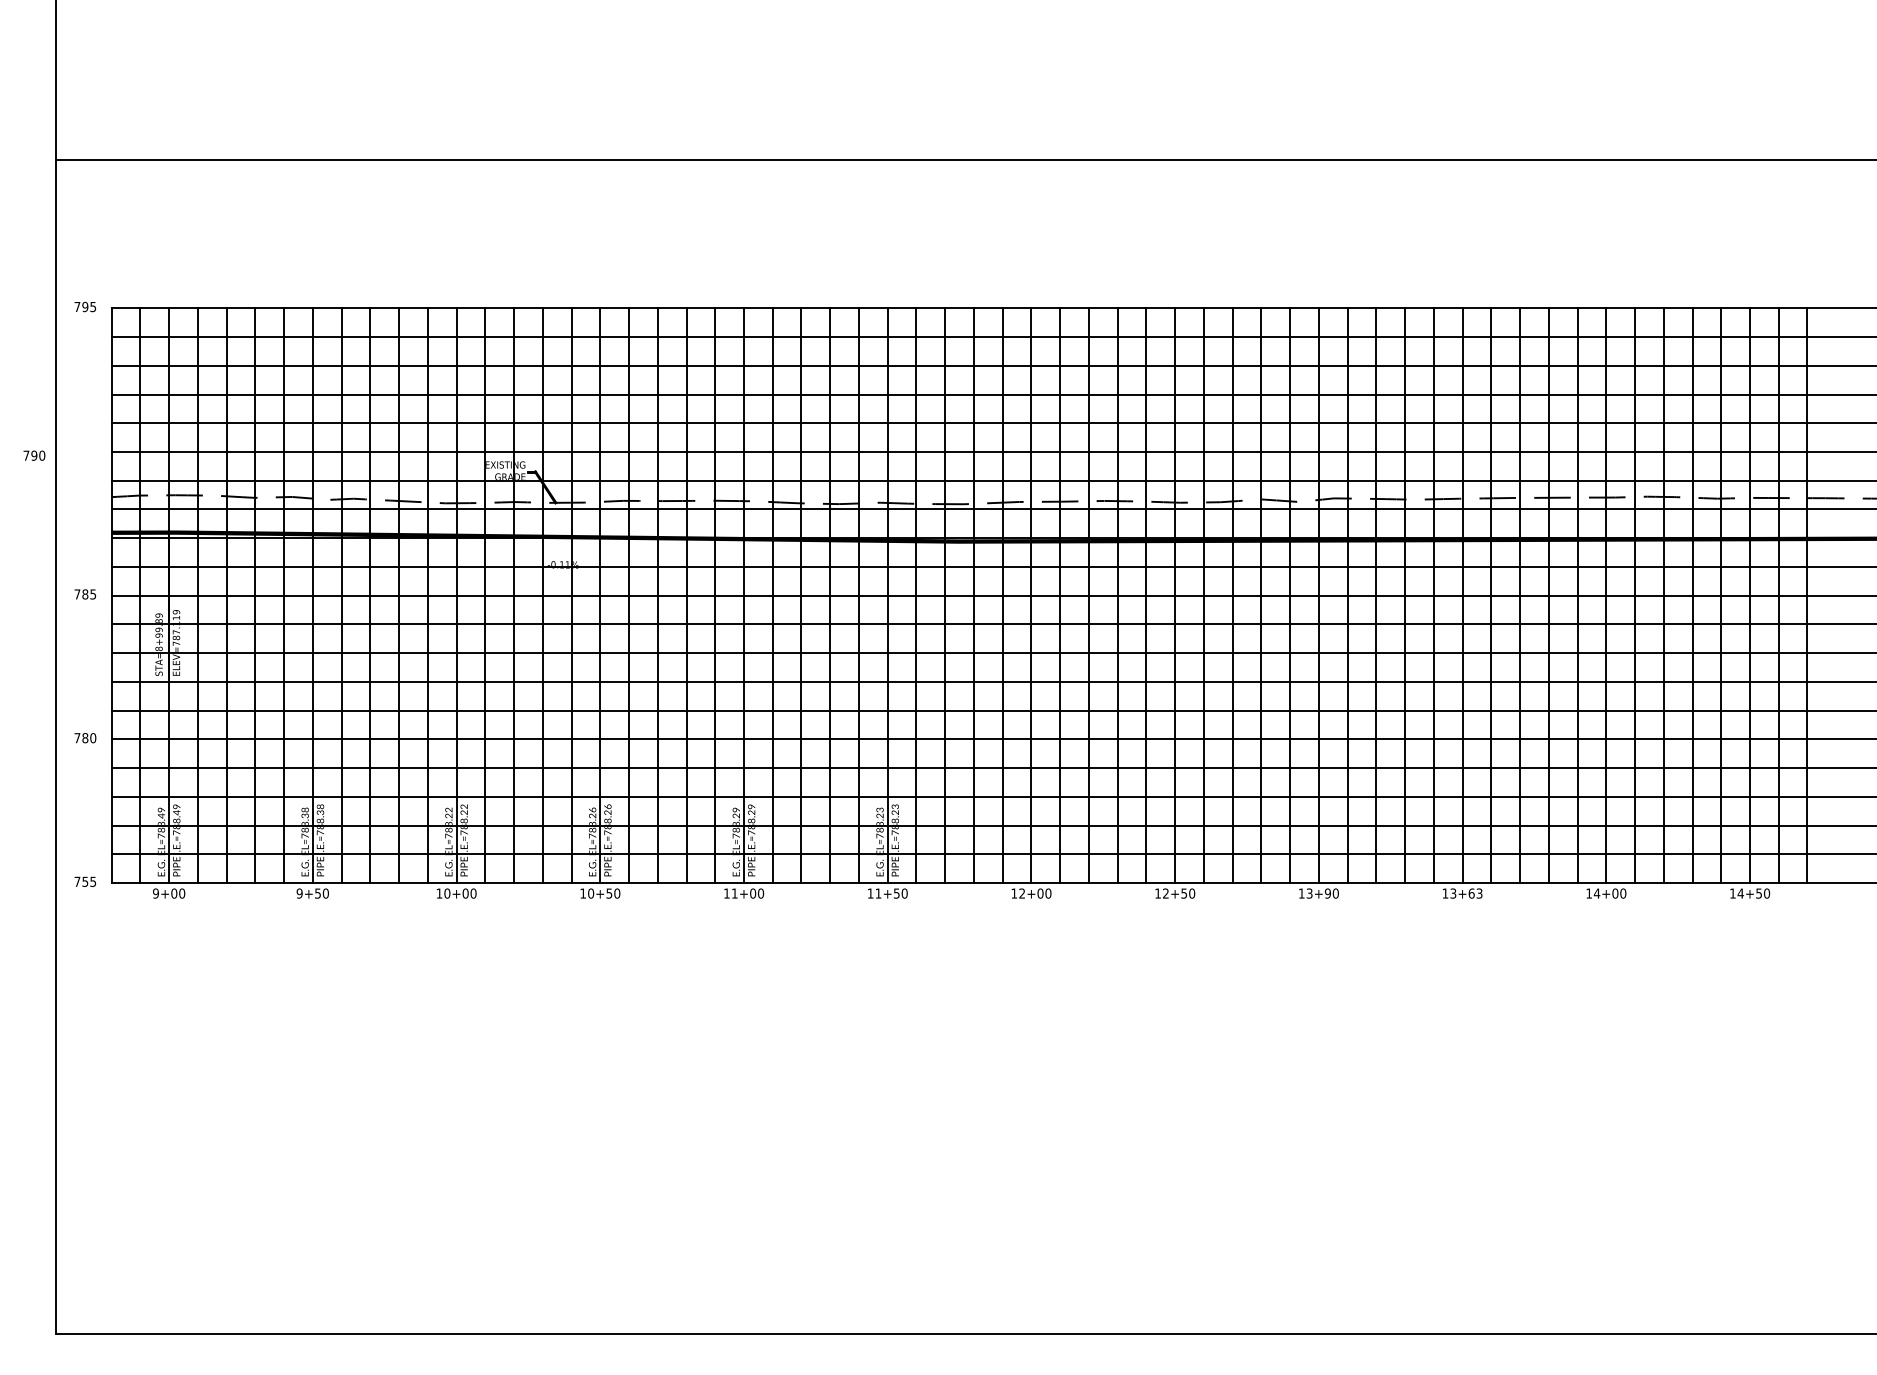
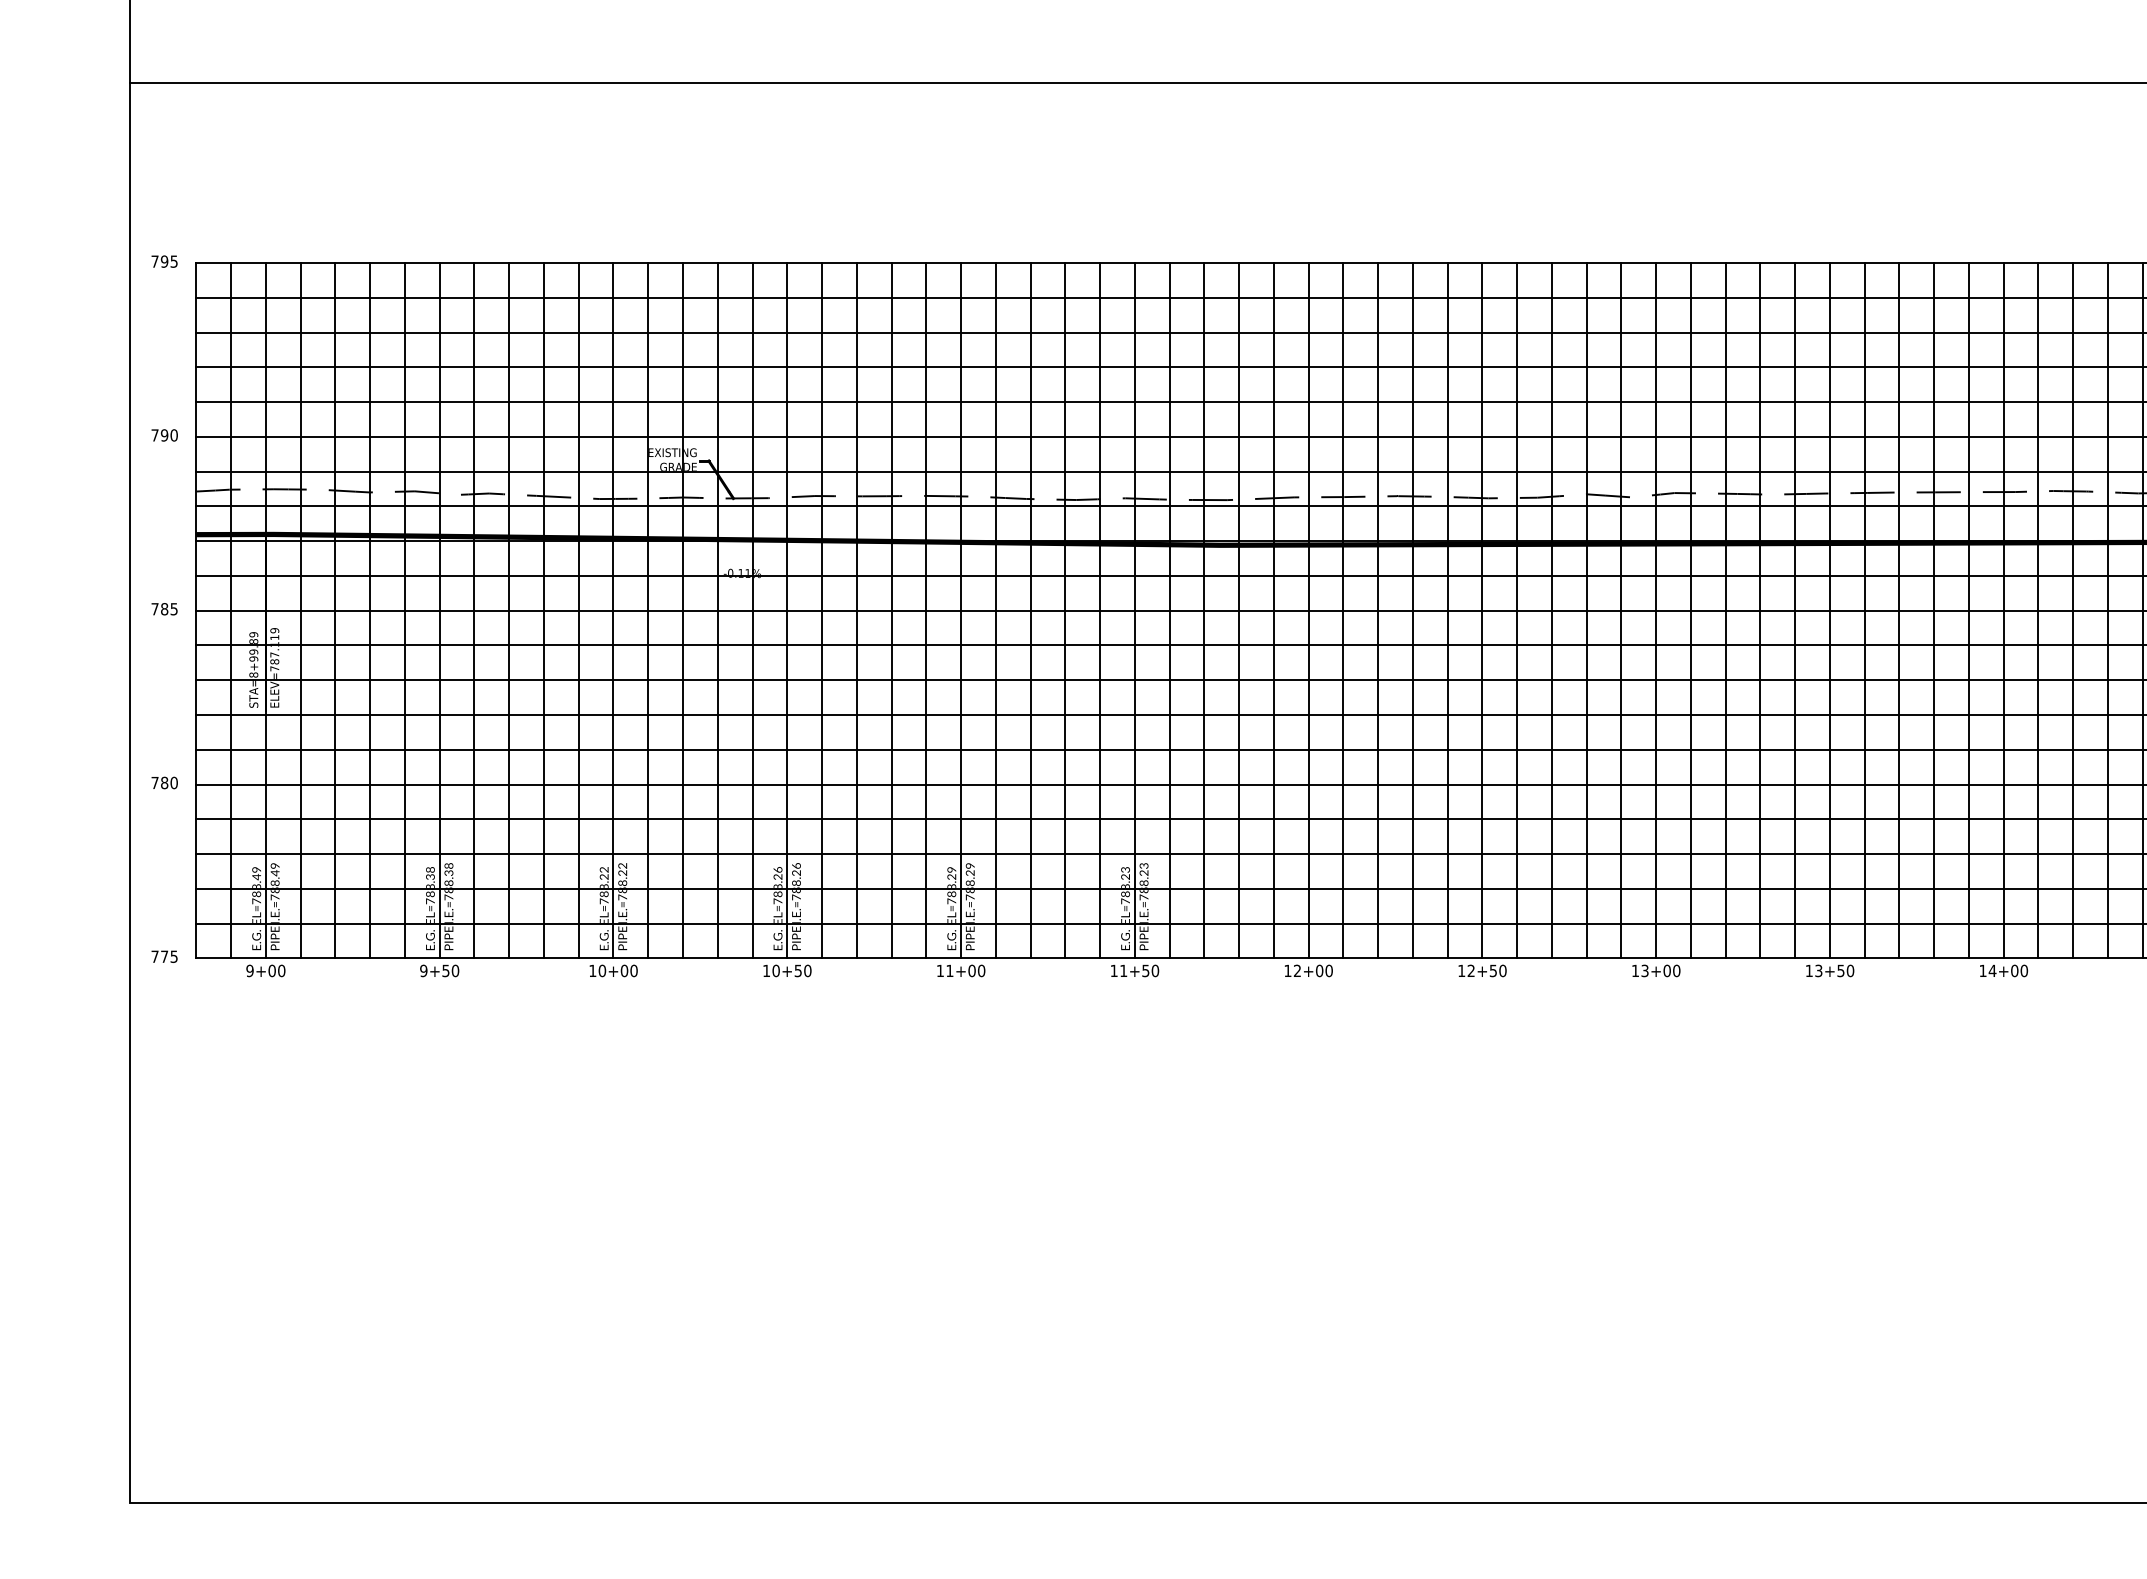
text: (34, 455) -> (164, 435), moved
text: (85, 881) -> (164, 956), 755 -> 775
text: (1327, 893) -> (1666, 970), 13+90 -> 13+00
text: (1475, 893) -> (1845, 970), 13+63 -> 13+50

